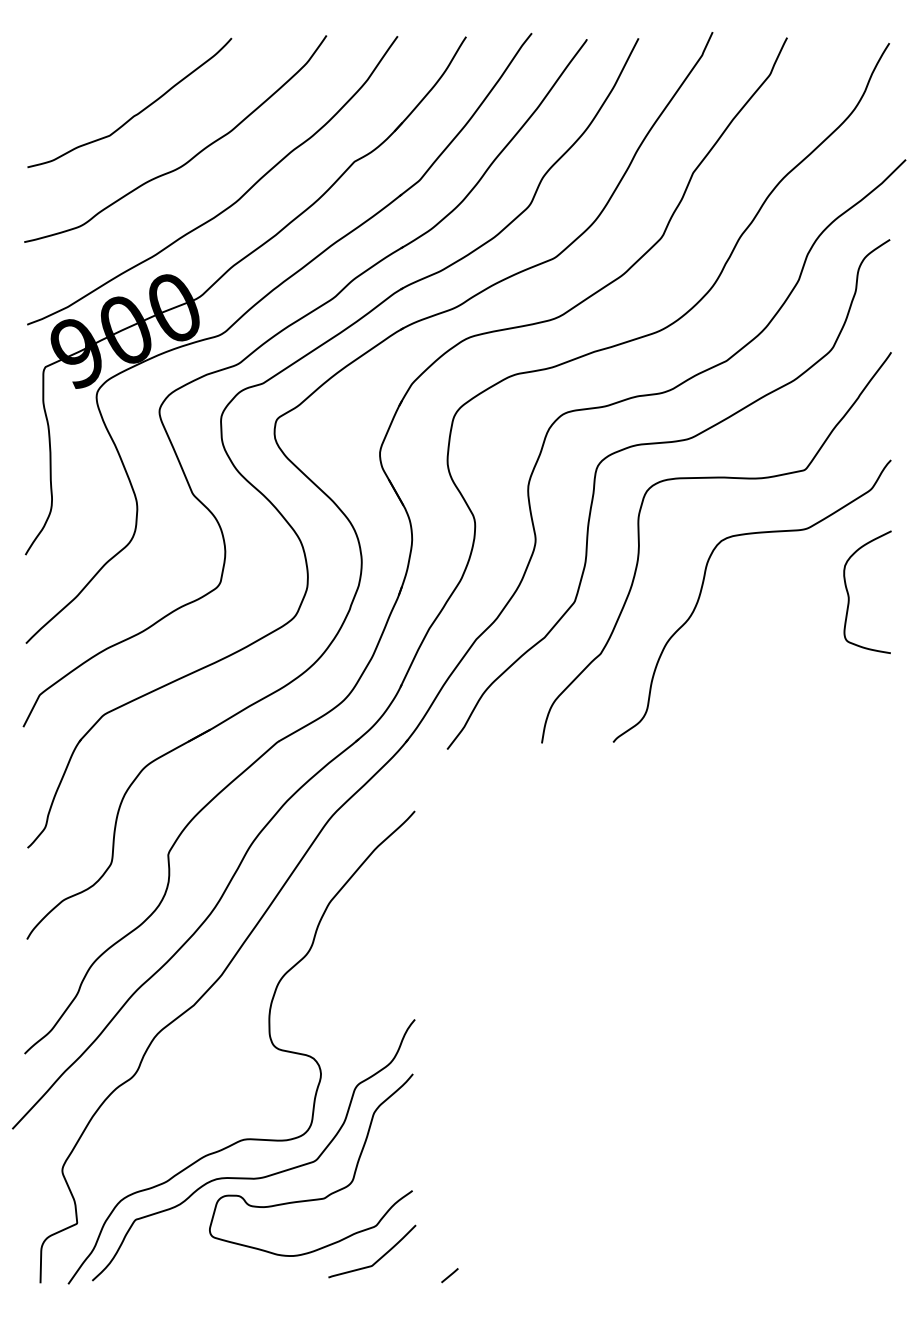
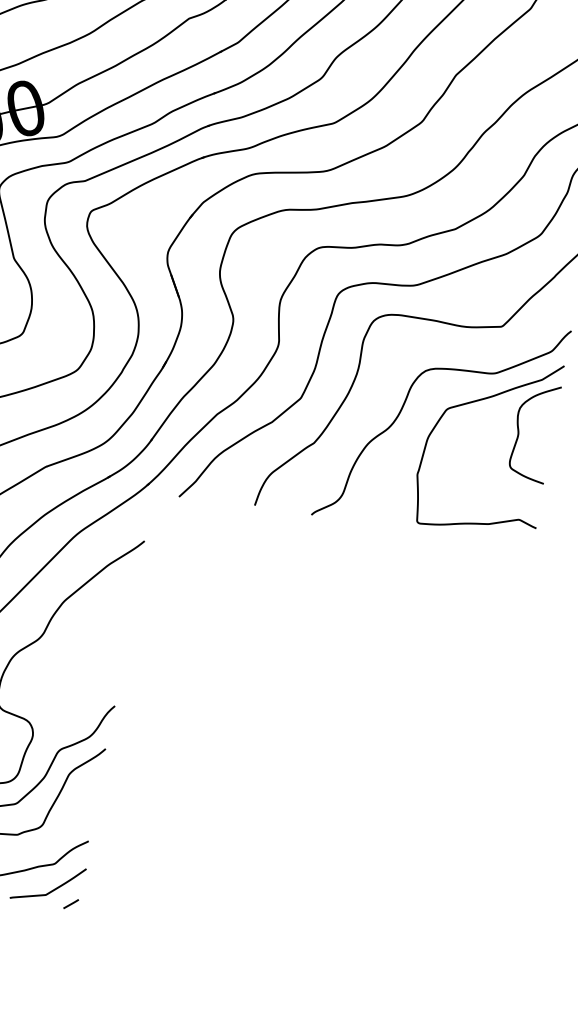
curve: (788, 568) -> (474, 402), added
line: (449, 1275) -> (70, 903), moved

